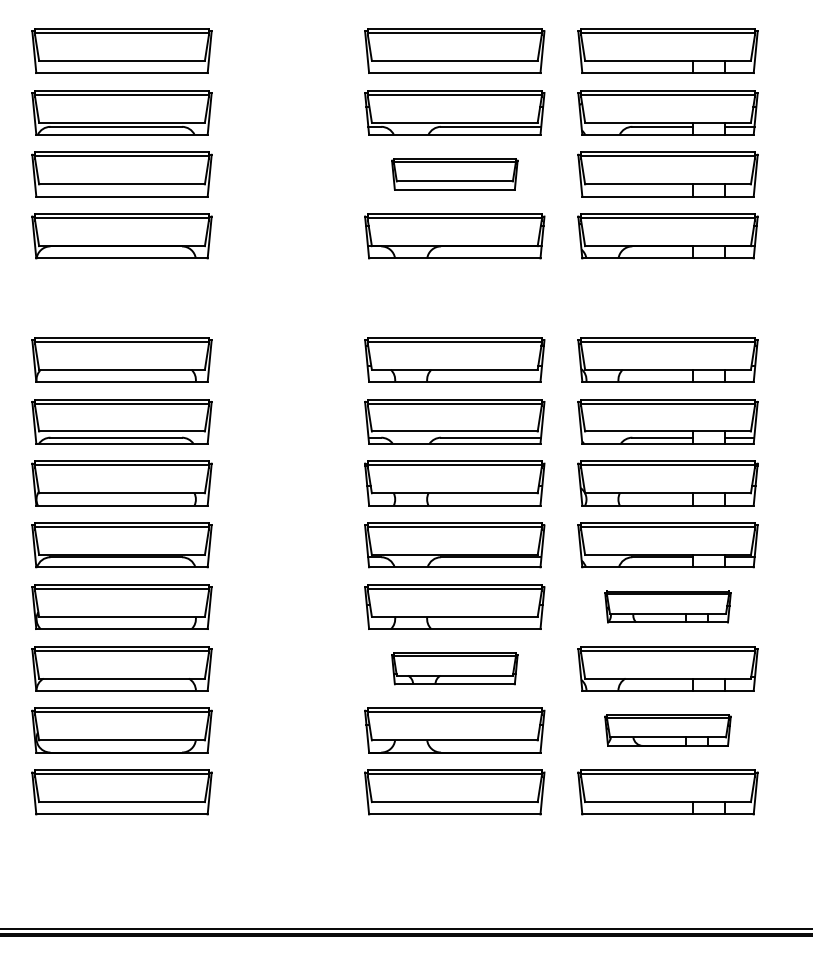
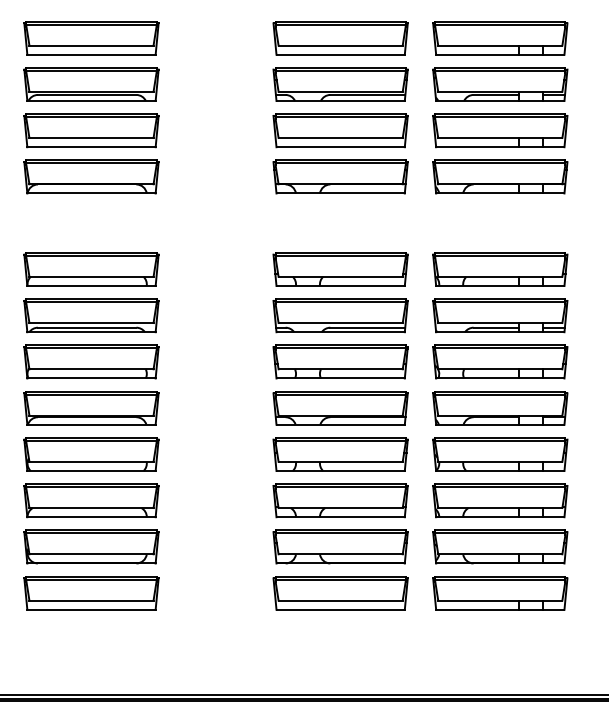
part: (454, 174) -> (340, 130), size x1.43
part: (667, 606) -> (499, 454), size x1.43
part: (454, 668) -> (340, 500), size x1.43
part: (667, 730) -> (499, 546), size x1.43

